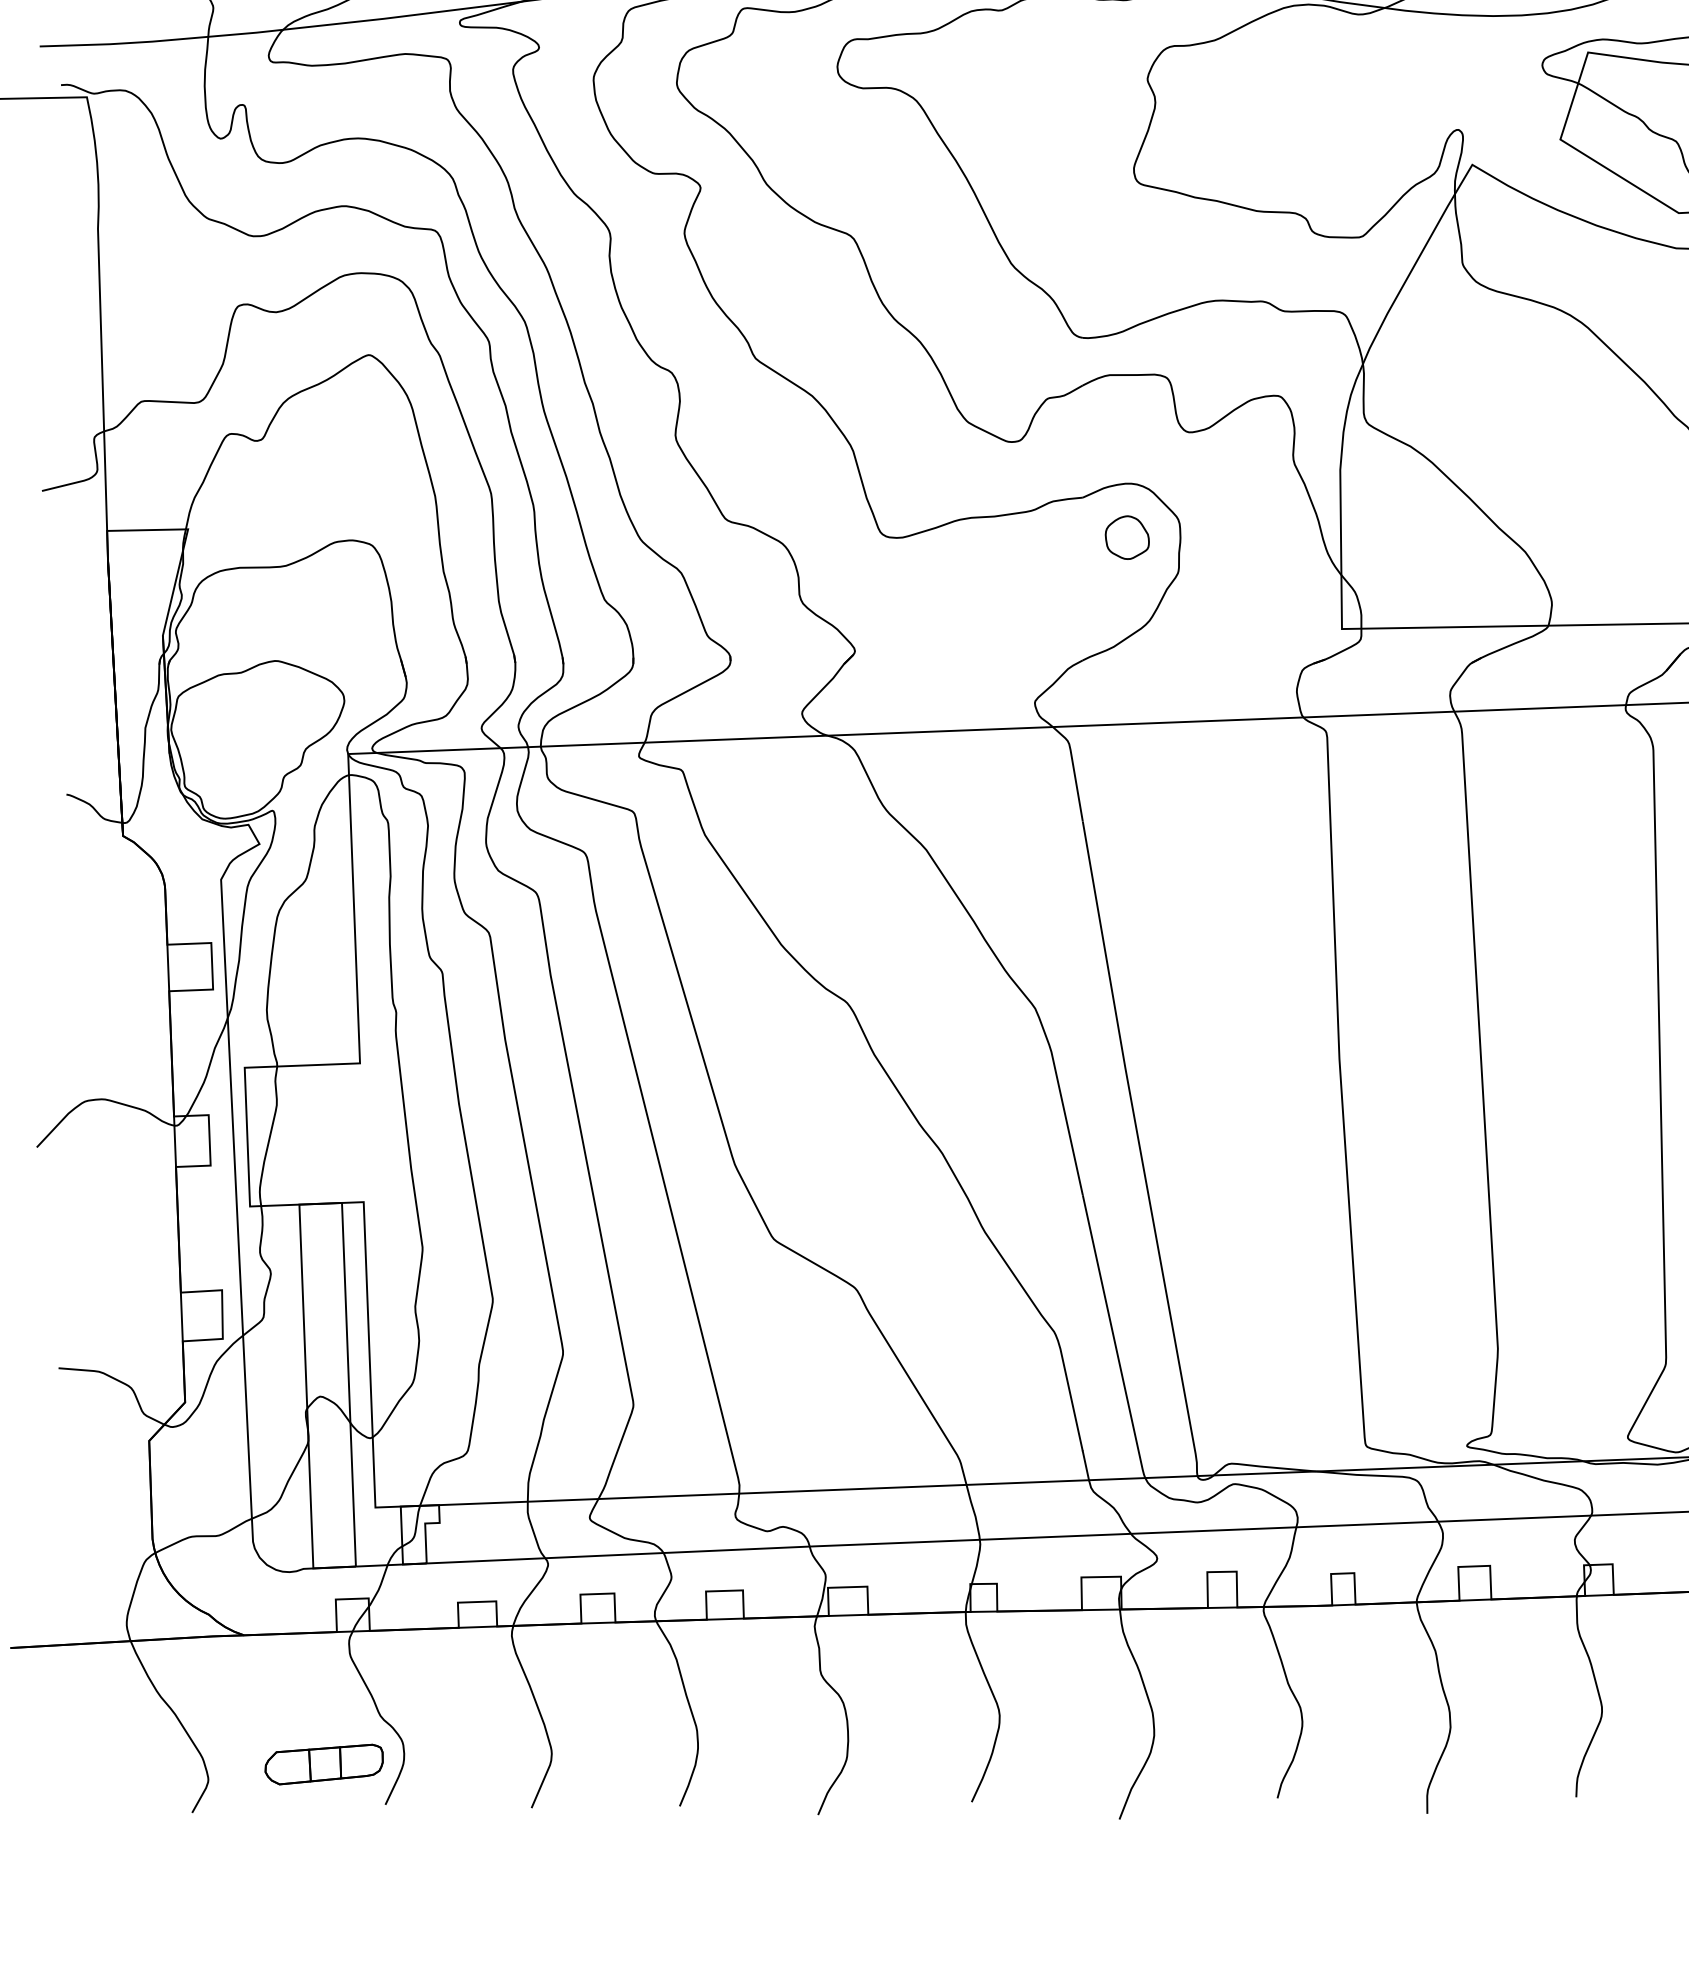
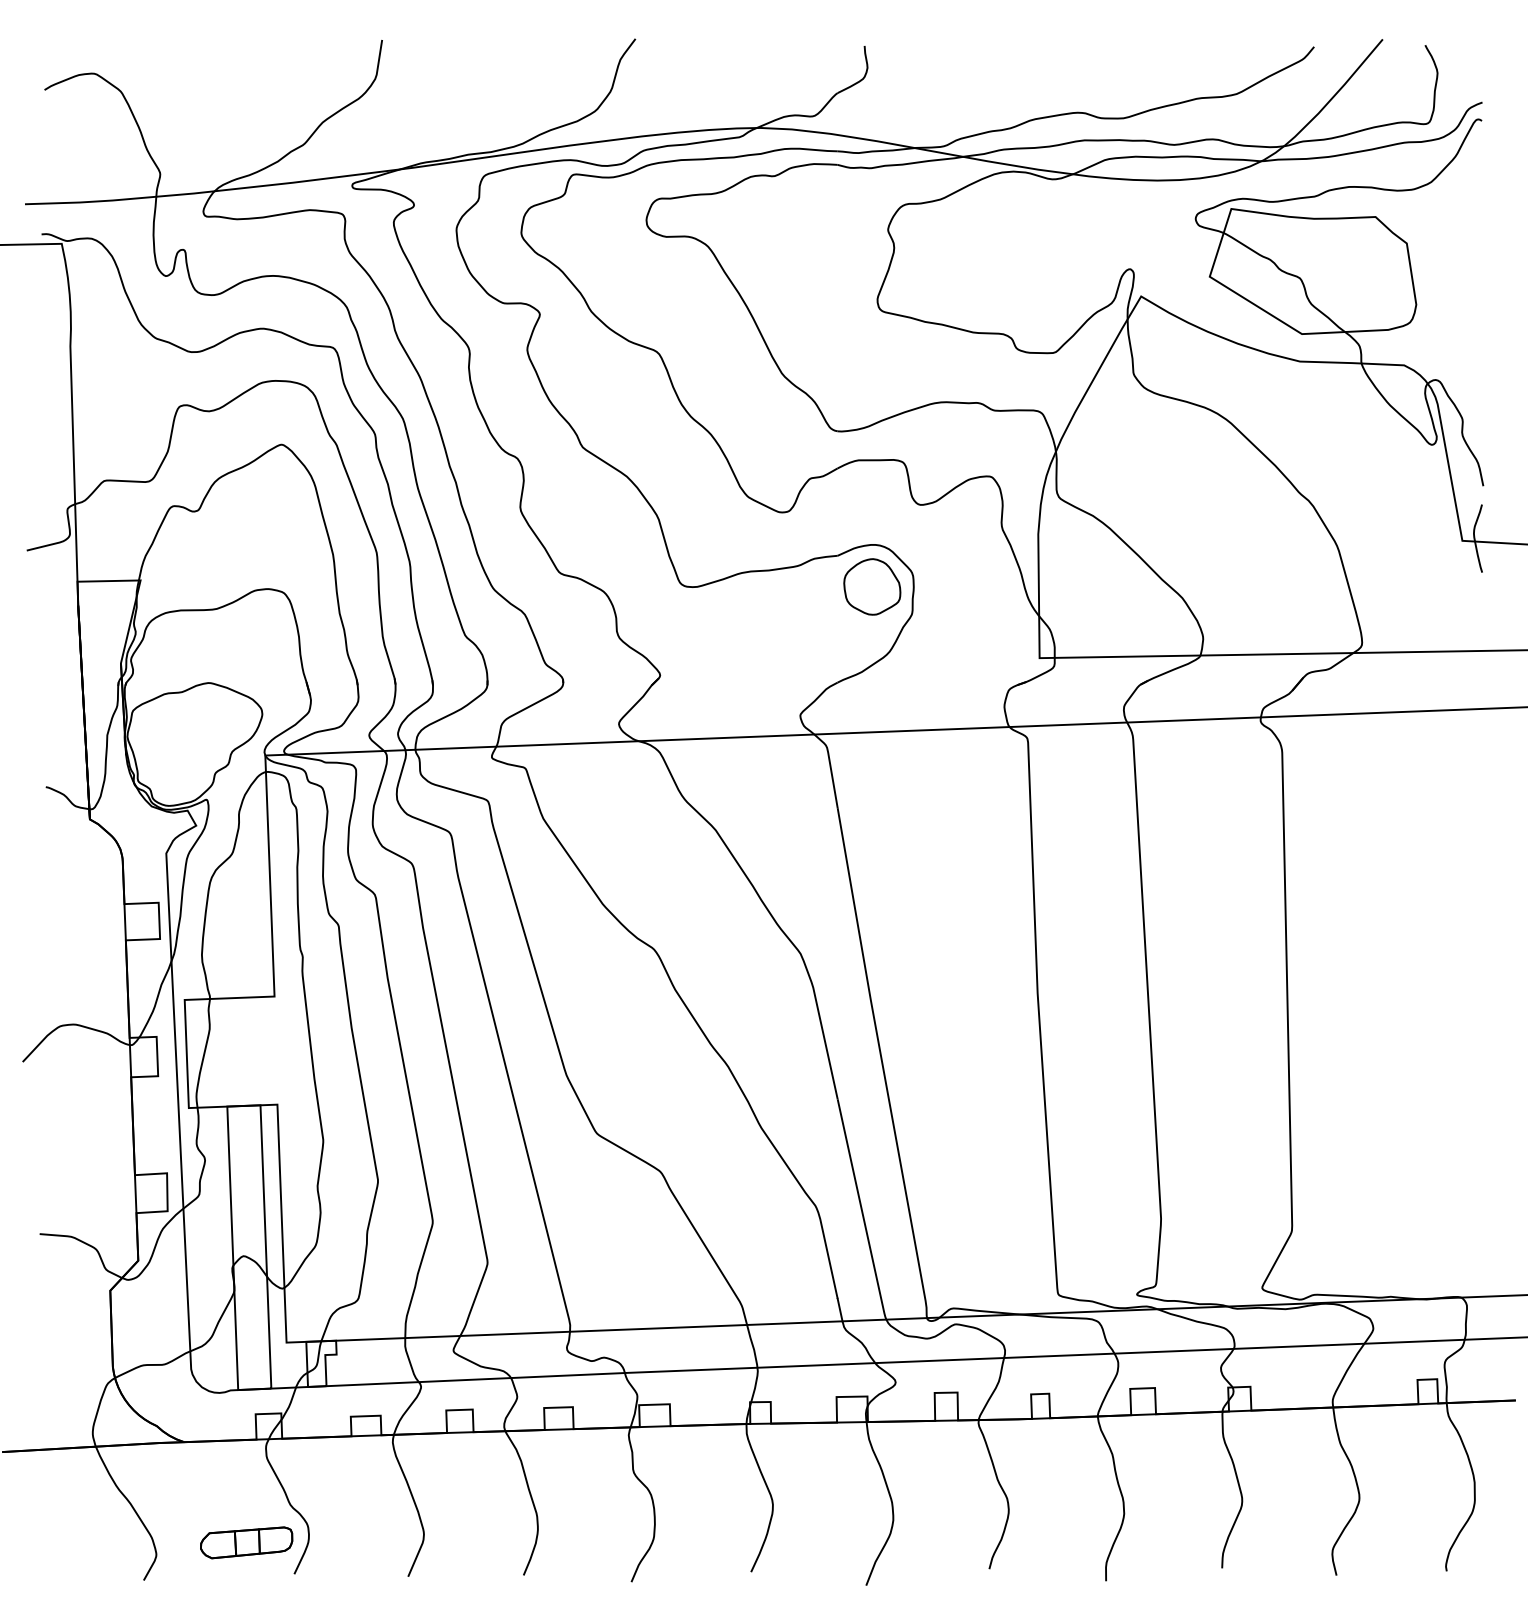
part: (1127, 537) -> (872, 586), size x1.67

